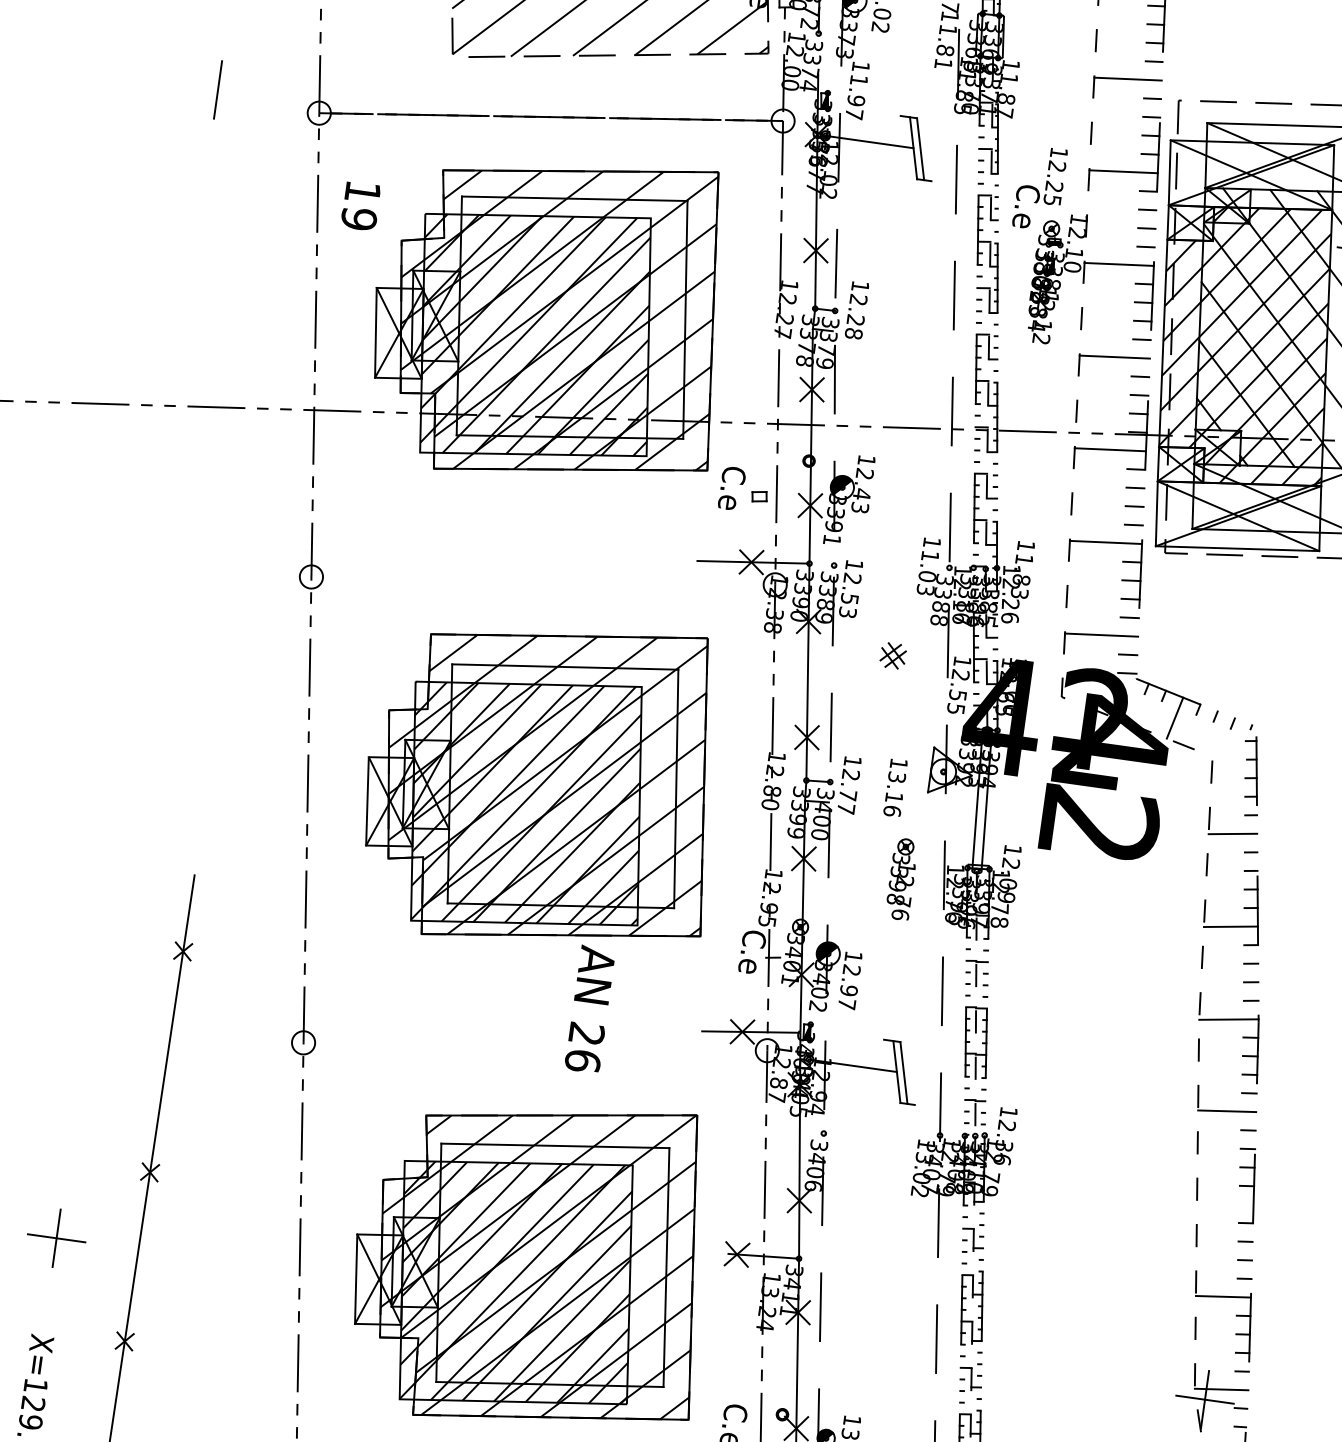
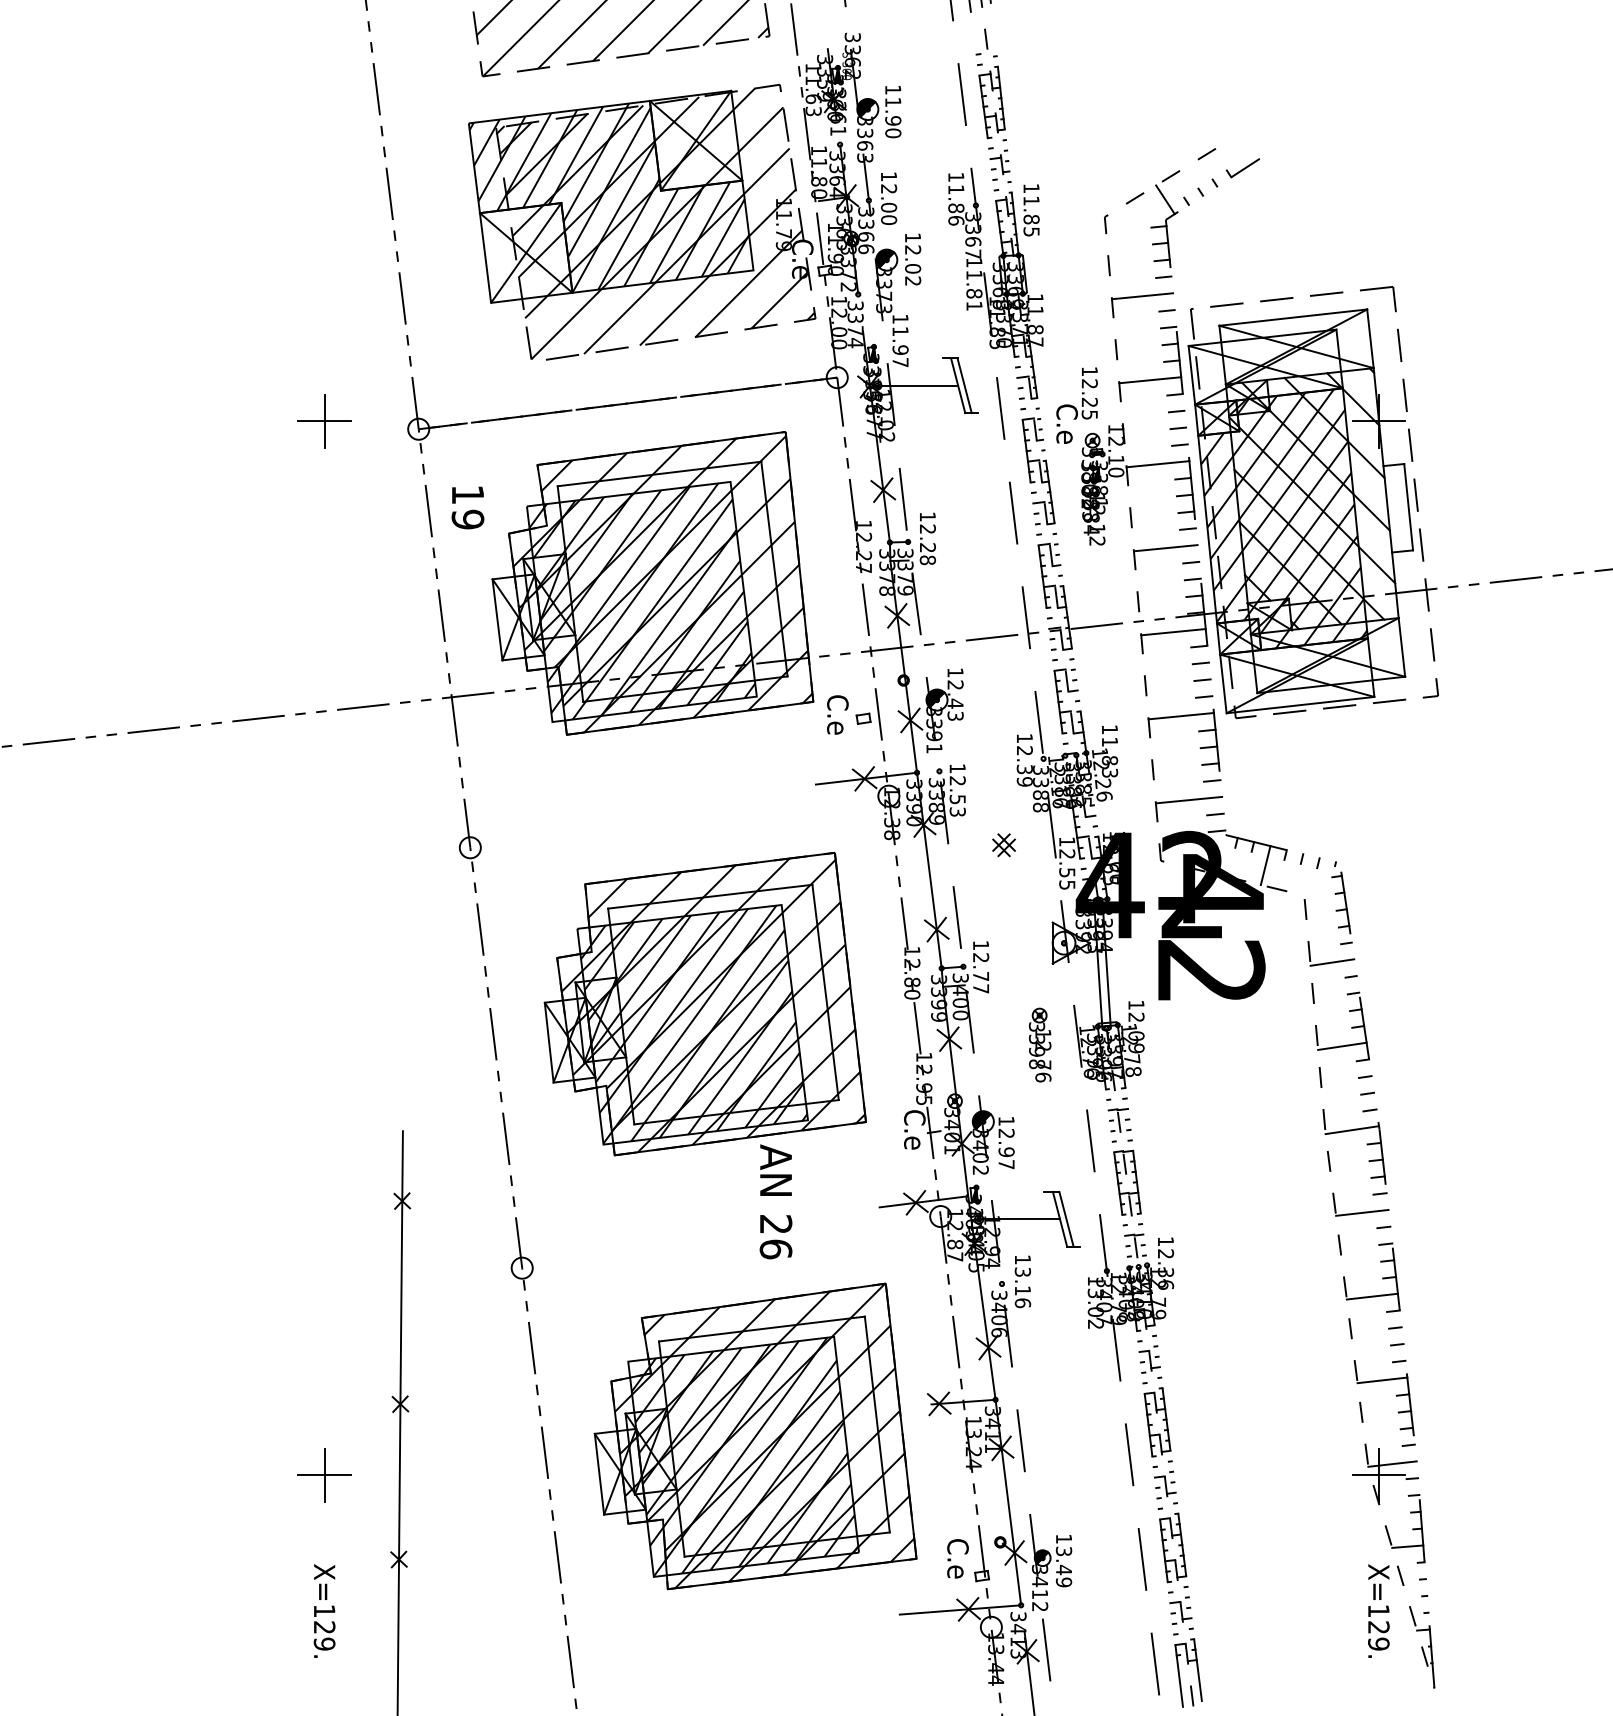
line: (217, 90) -> (324, 421), added
text: (927, 573) -> (1024, 766), 11.03 -> 12.39
text: (895, 787) -> (1022, 1281), moved
line: (1224, 1203) -> (1371, 1296), added

